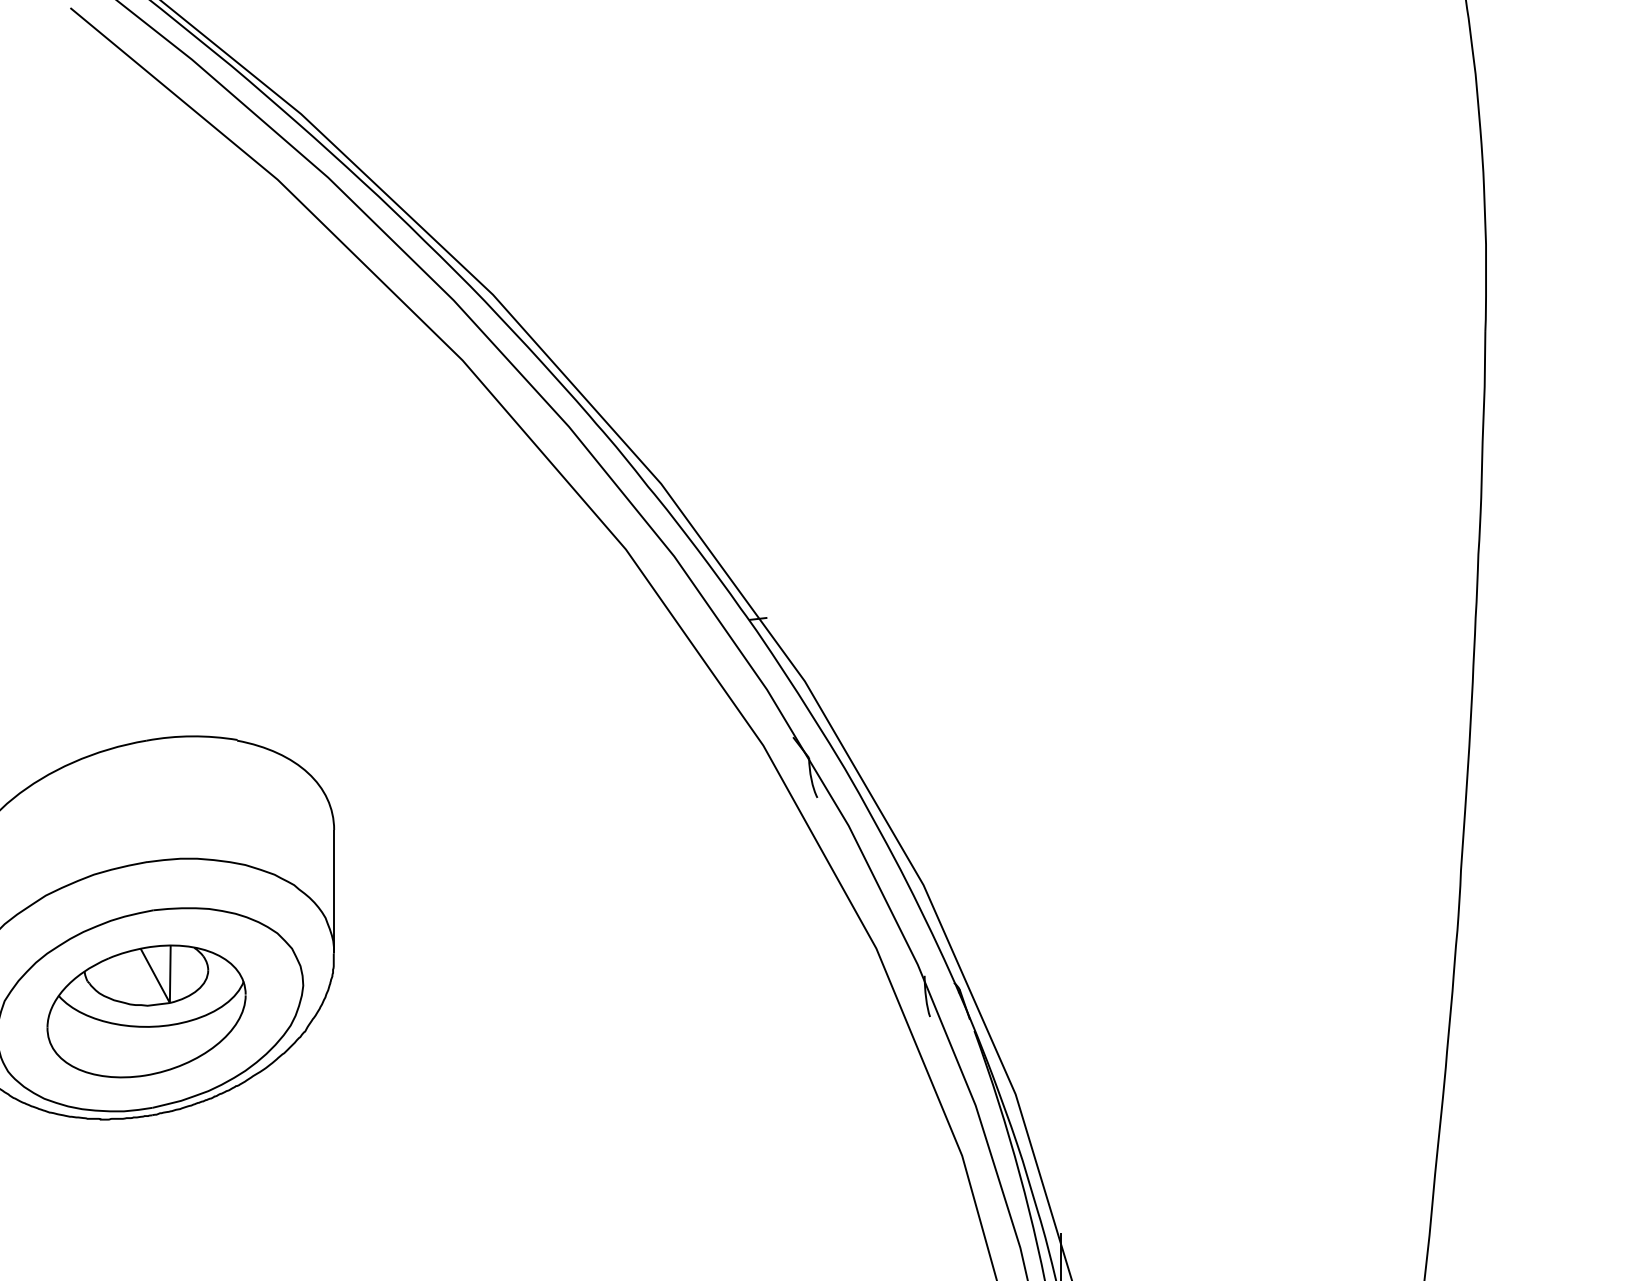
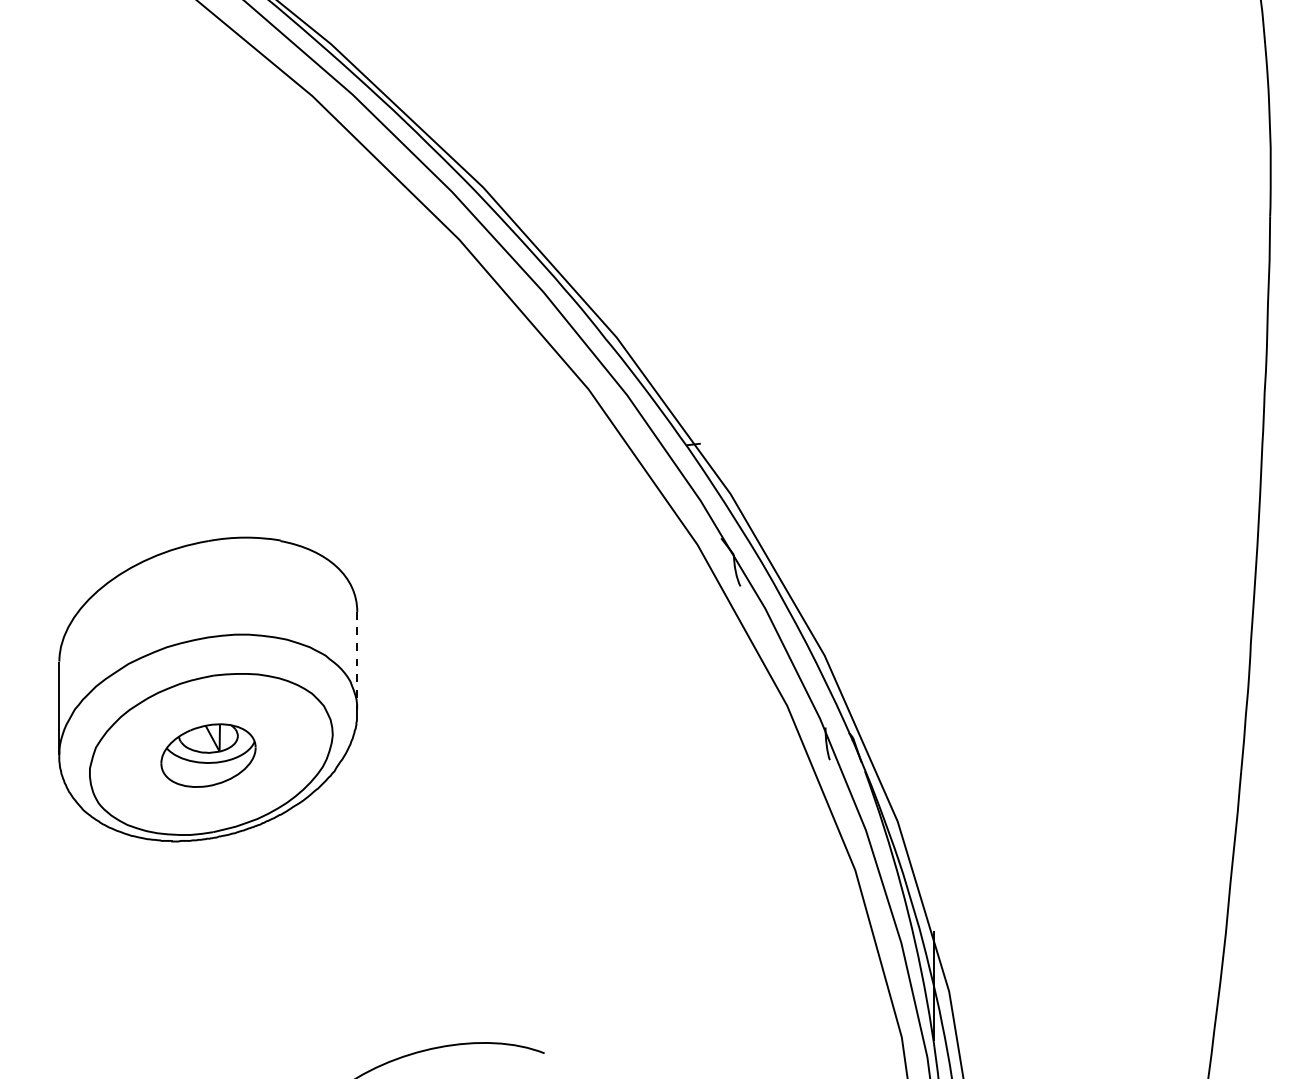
line: (333, 891) -> (356, 660), solid -> dashed
part: (146, 1011) -> (208, 755), size x0.6

